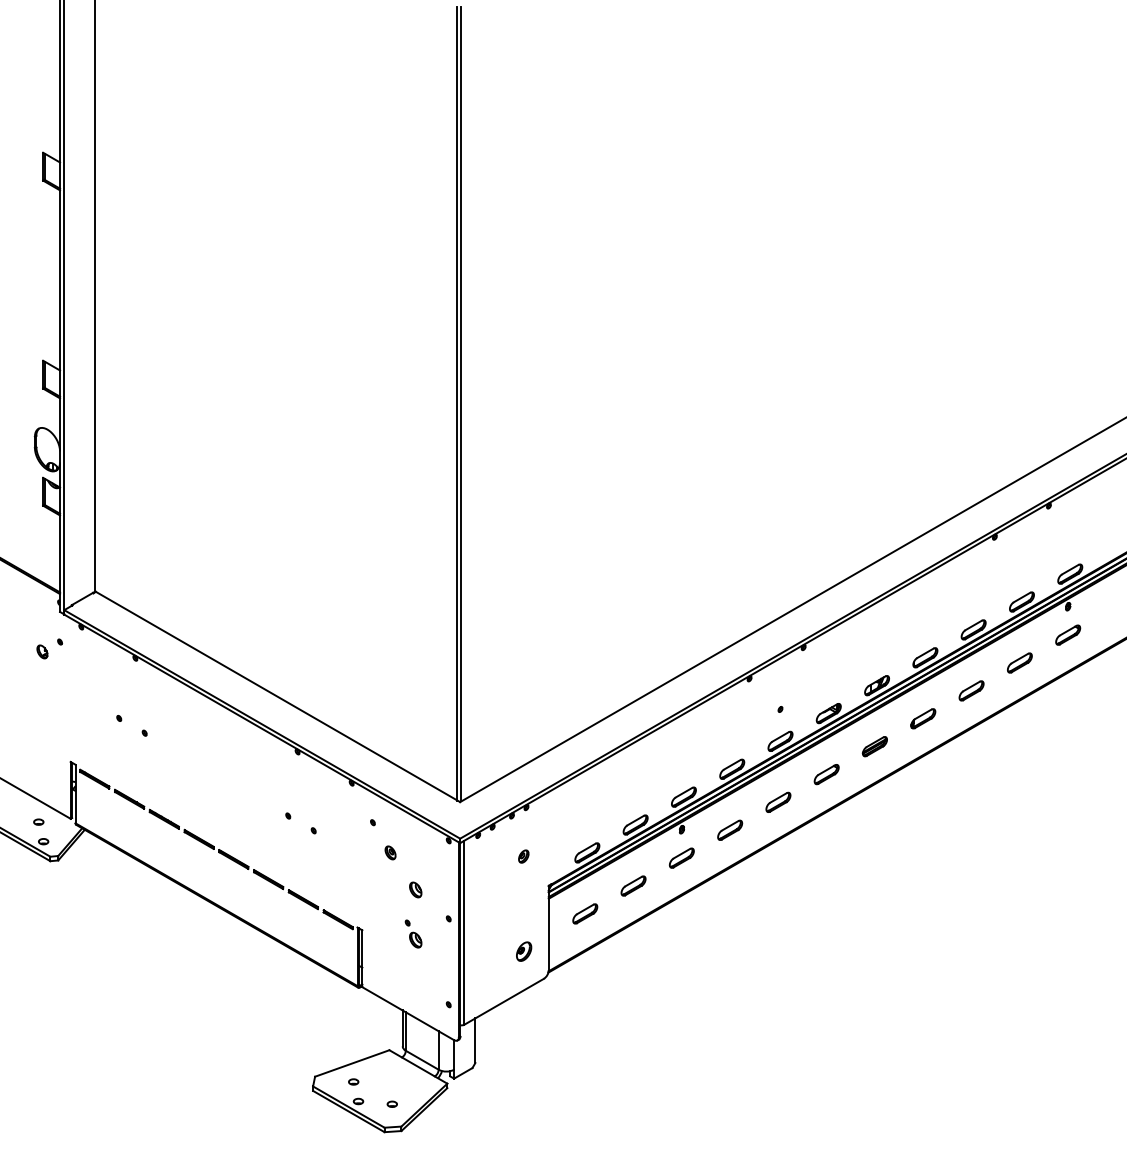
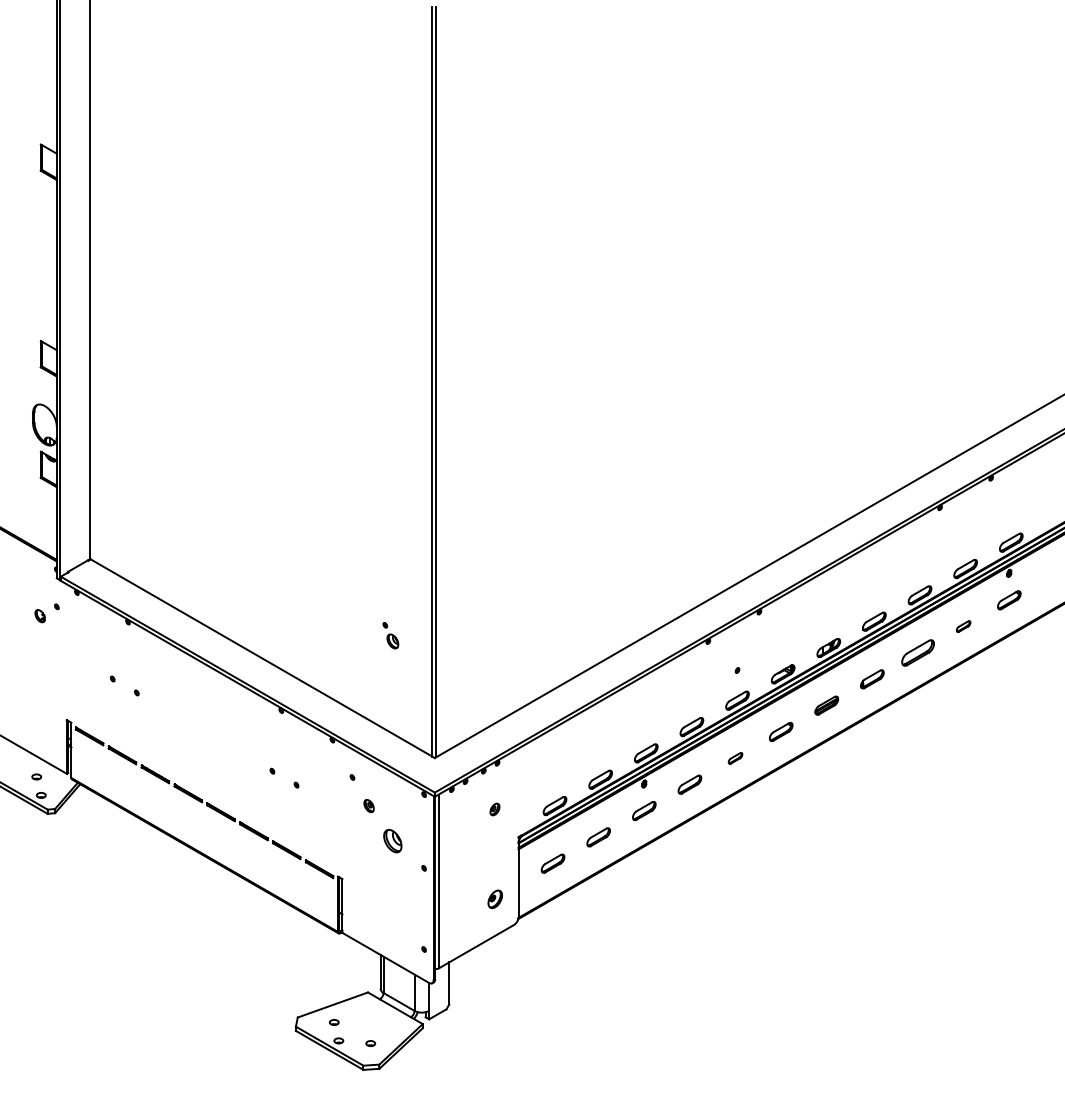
part: (1019, 662) -> (963, 626), size x0.6
part: (970, 690) -> (917, 652), size x1.4
part: (778, 802) -> (735, 758), size x0.6
part: (415, 889) -> (392, 840), size x1.6
part: (413, 933) -> (390, 635), moved

